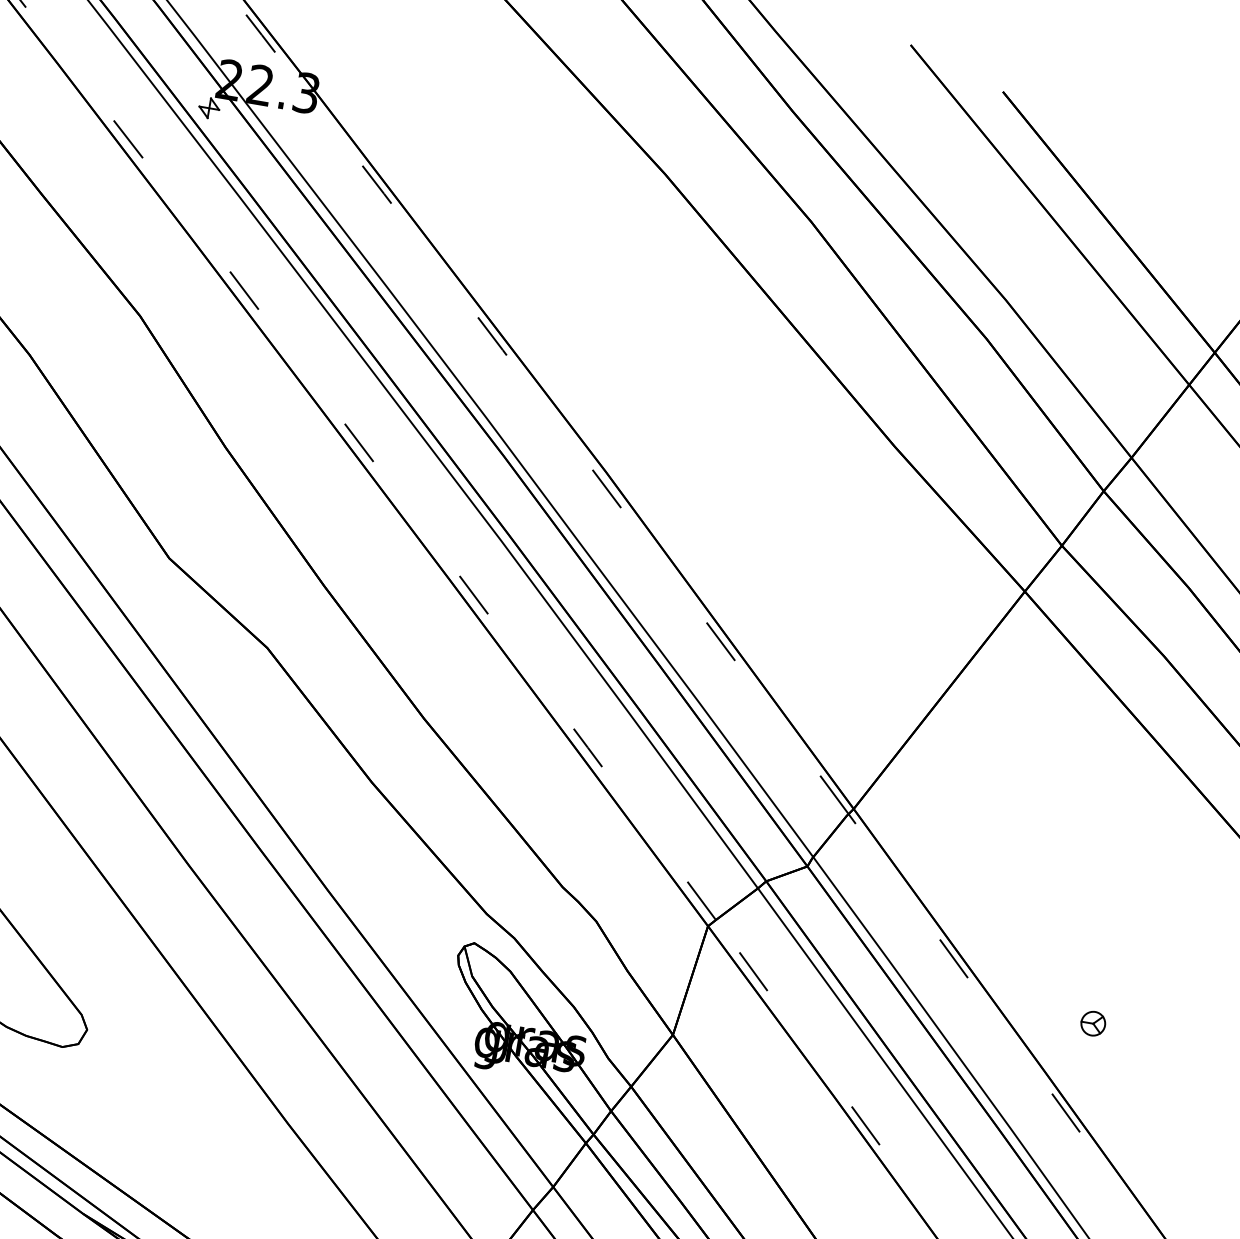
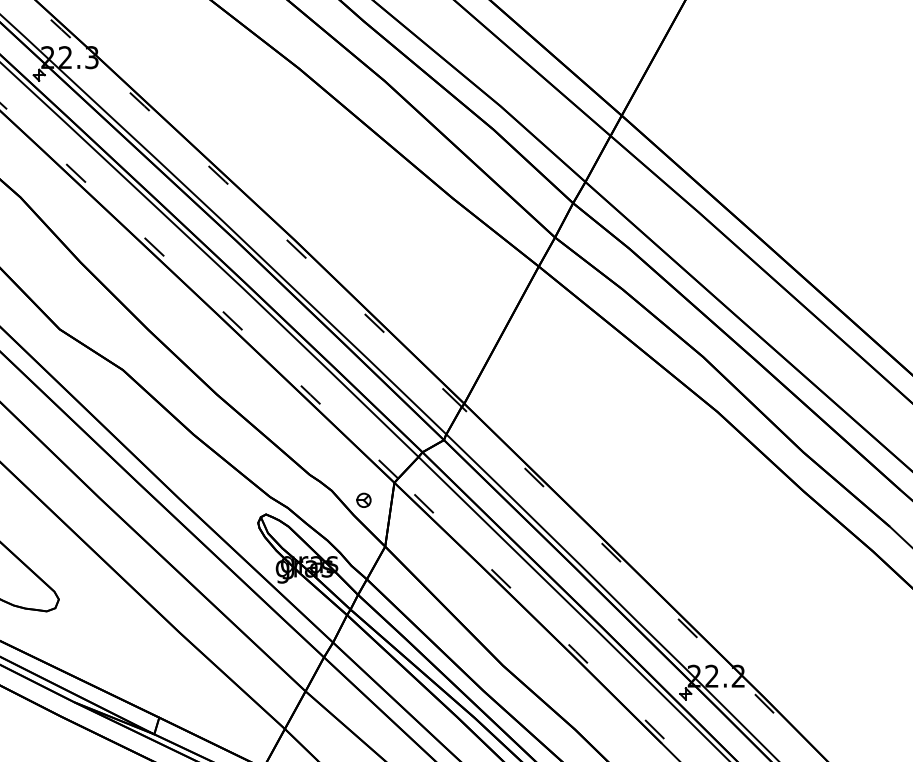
part: (1092, 1022) -> (363, 499), moved

